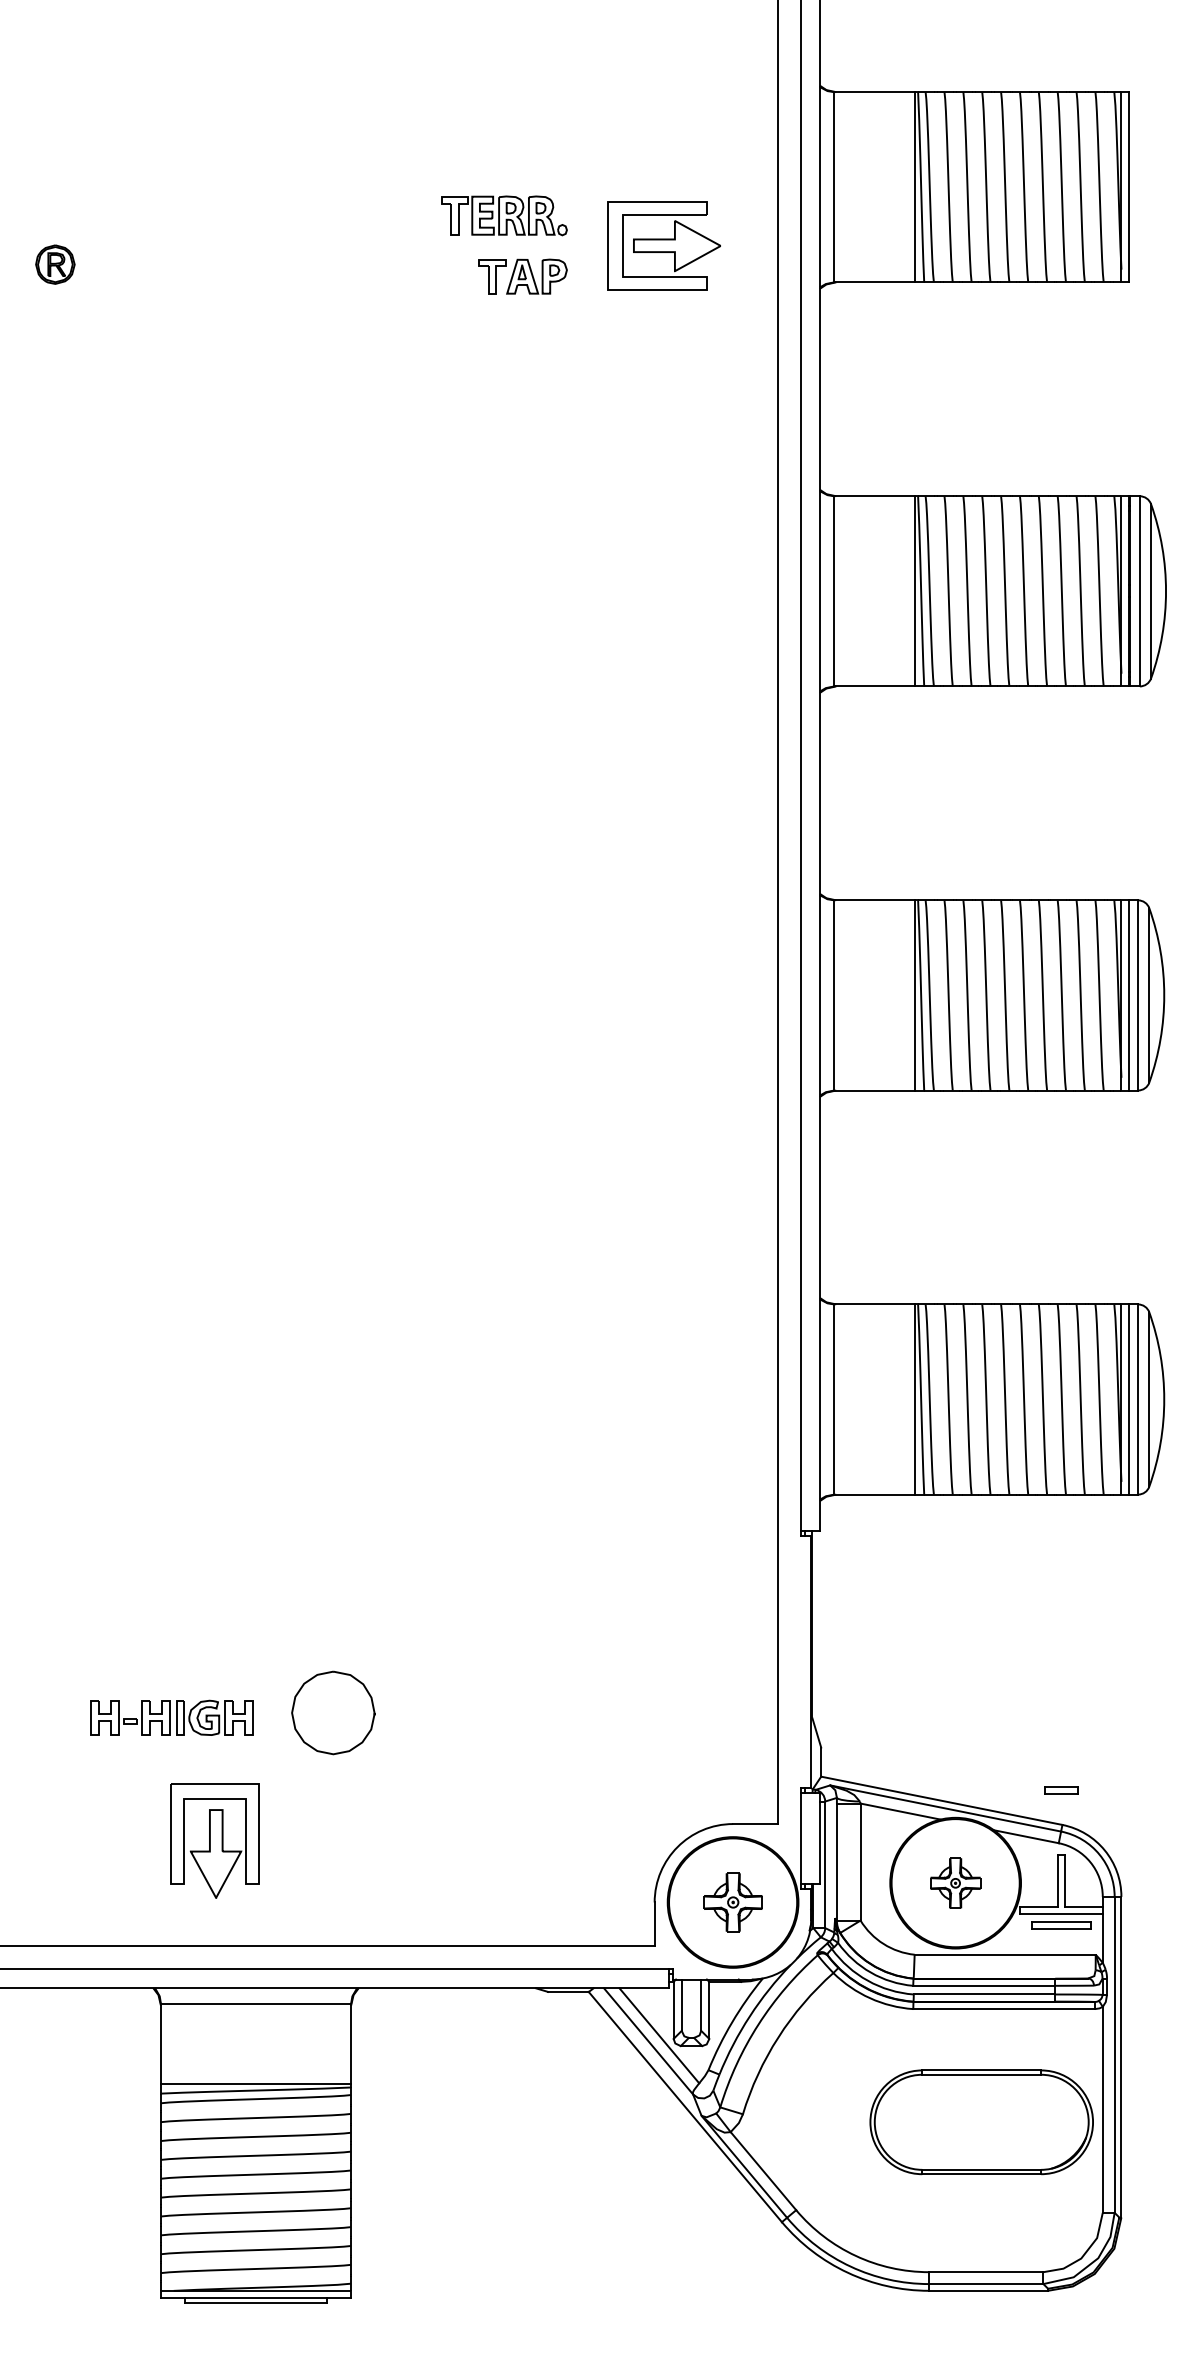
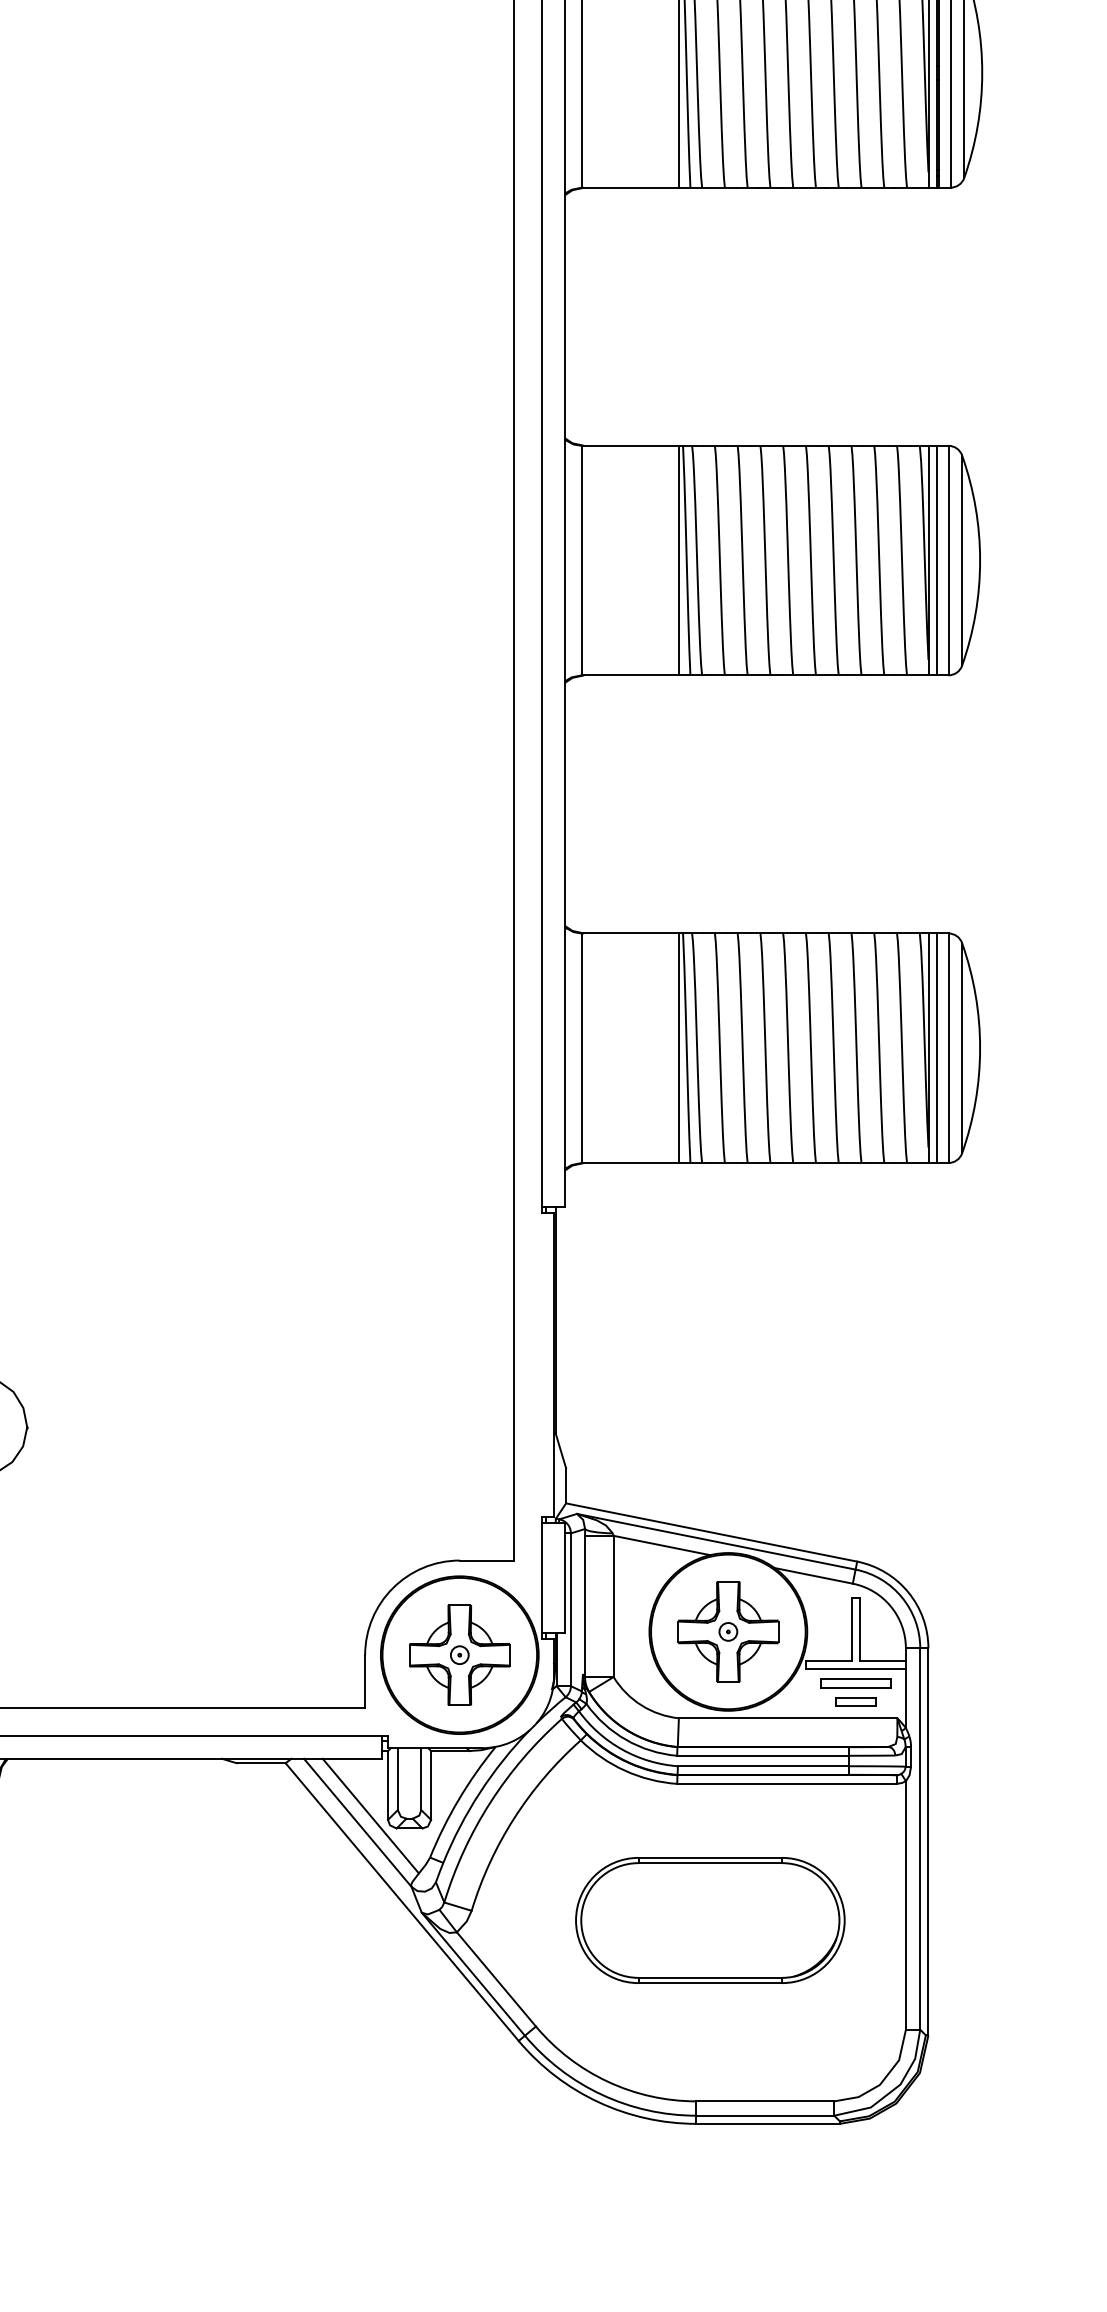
part: (1061, 1790) -> (856, 1702), moved
part: (955, 1883) -> (728, 1632), size x1.67
part: (733, 1902) -> (460, 1655), size x1.43
part: (981, 2122) -> (710, 1920), moved

